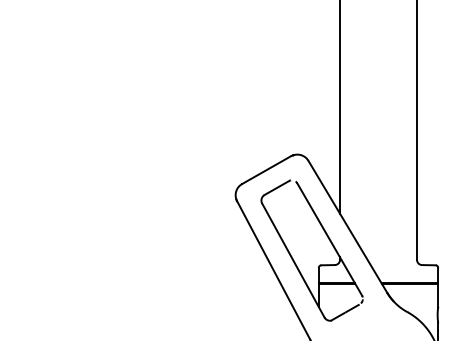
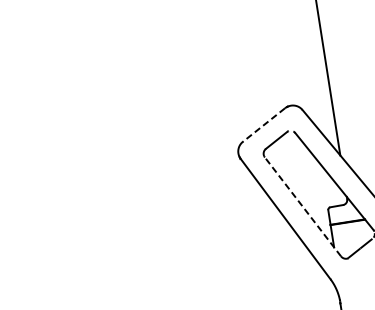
line: (266, 170) -> (264, 125), solid -> dashed
line: (293, 260) -> (303, 206), solid -> dashed

